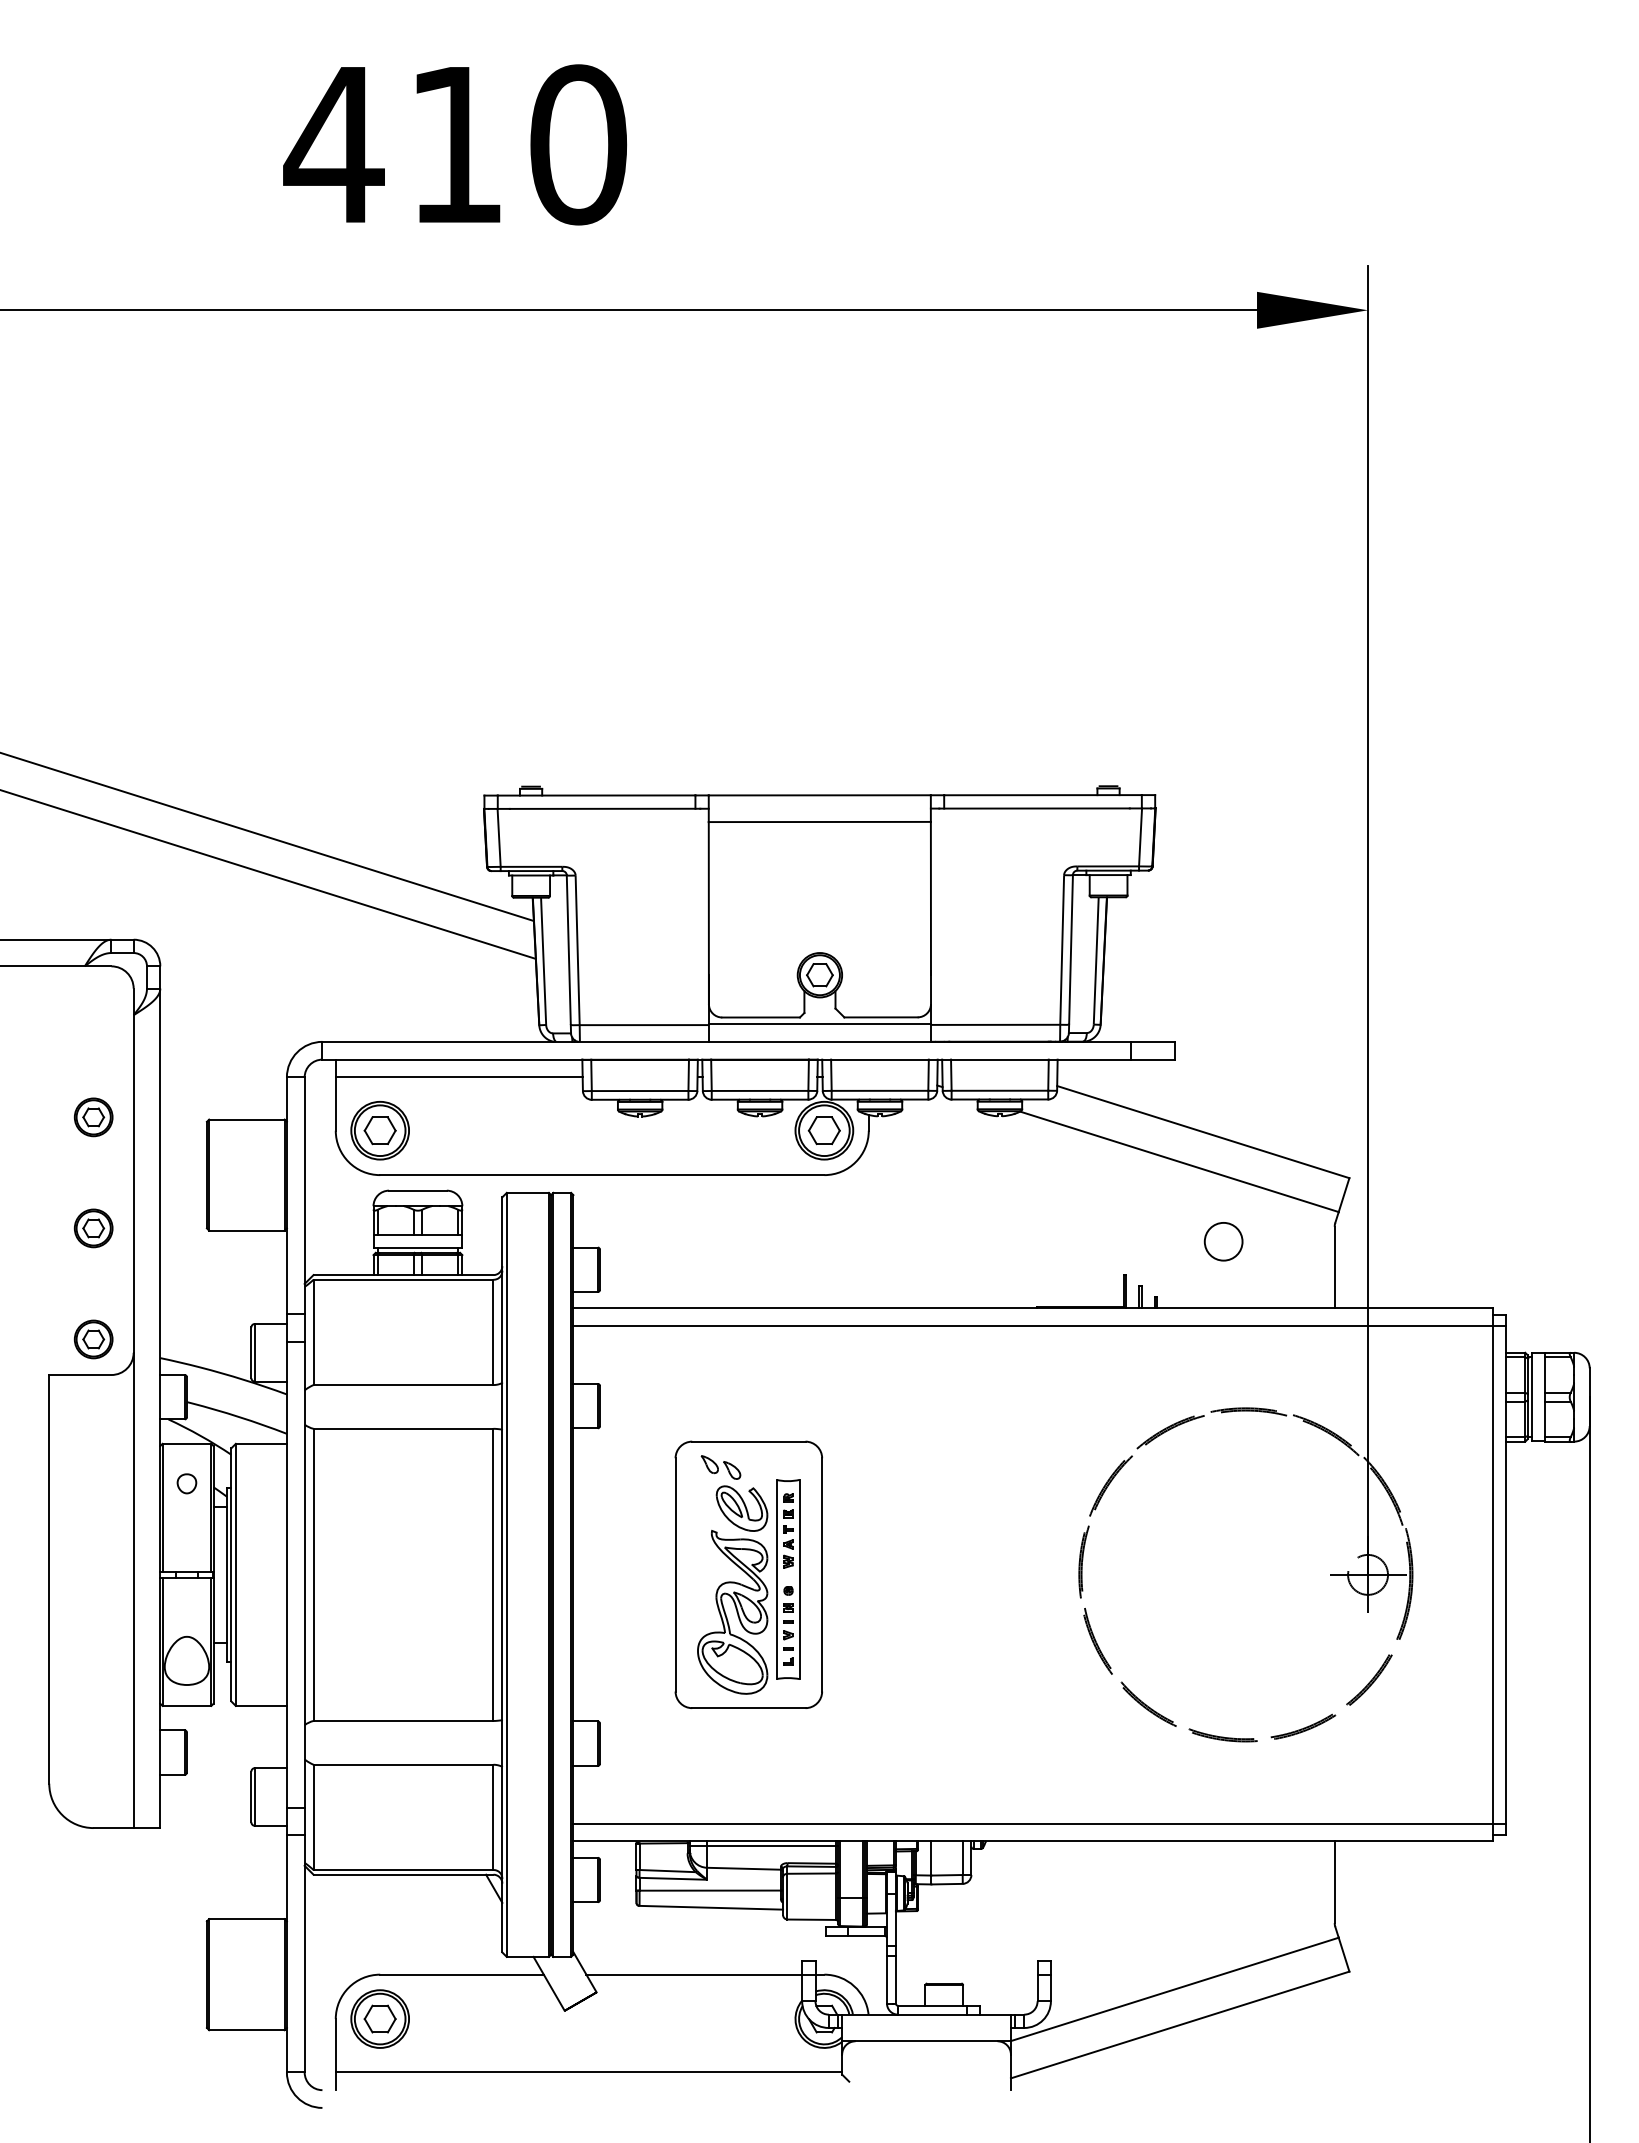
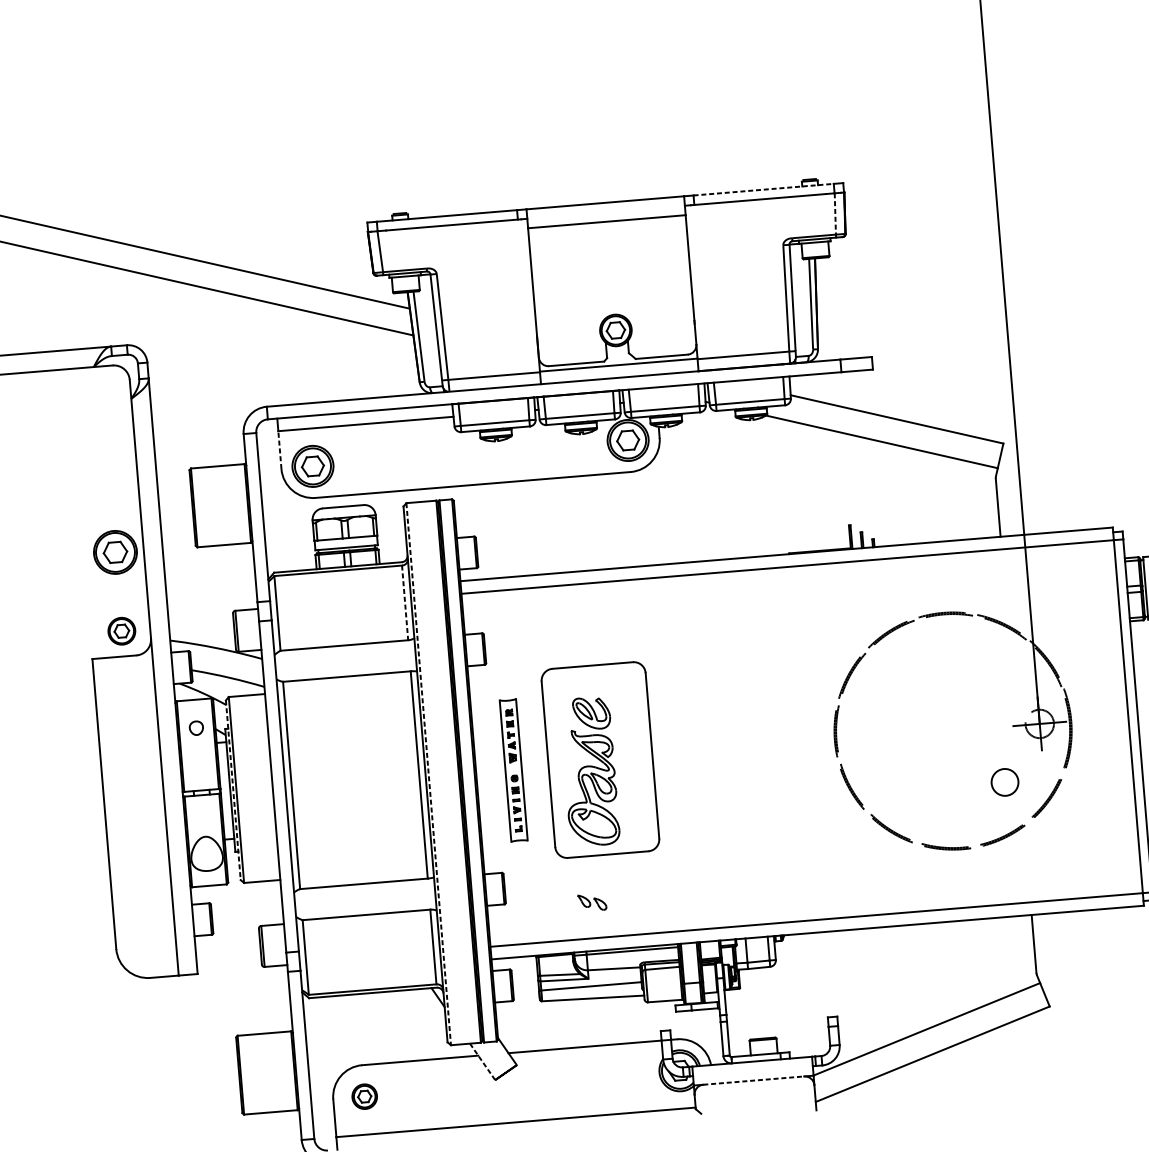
line: (1043, 795) -> (764, 189), solid -> dashed
line: (1140, 837) -> (835, 214), solid -> dashed
line: (335, 1104) -> (279, 450), solid -> dashed
part: (93, 1117) -> (108, 473), removed
part: (93, 1228) -> (115, 552), size x1.6
circle: (1223, 1241) -> (1004, 782), moved
line: (493, 1332) -> (405, 602), solid -> dashed
part: (720, 1467) -> (591, 902), moved
line: (231, 1574) -> (233, 789), solid -> dashed
line: (506, 1575) -> (428, 774), solid -> dashed
part: (788, 1579) -> (513, 770), moved
line: (549, 1984) -> (482, 1062), solid -> dashed
part: (379, 2018) -> (364, 1096), size x0.6
line: (927, 2041) -> (754, 1080), solid -> dashed

